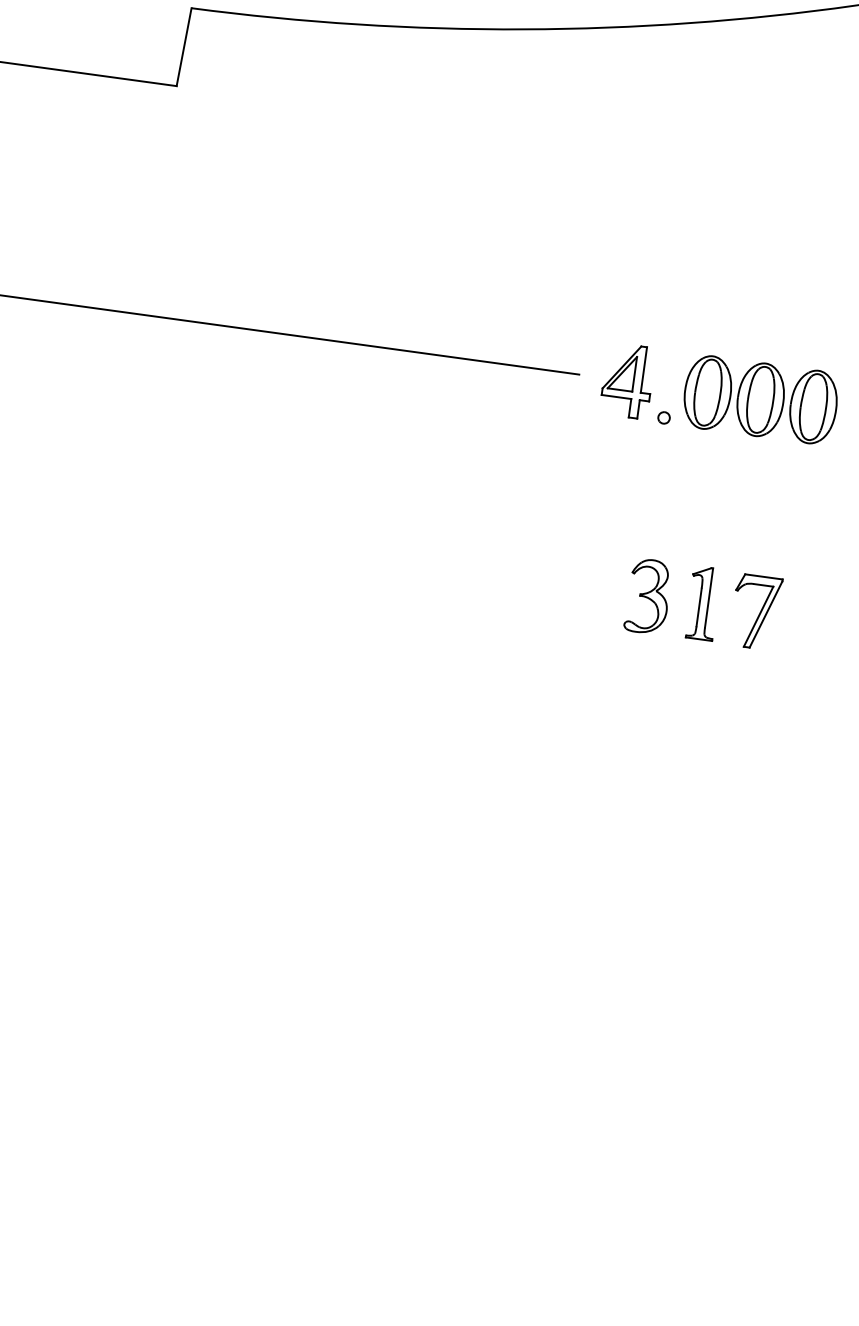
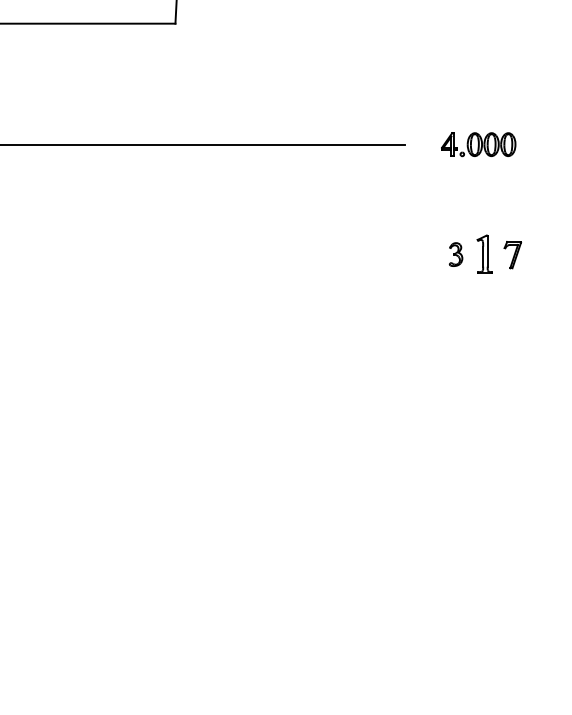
part: (719, 393) -> (478, 144), size x0.6
part: (647, 596) -> (455, 254), size x0.6
part: (755, 610) -> (512, 254), size x0.7

